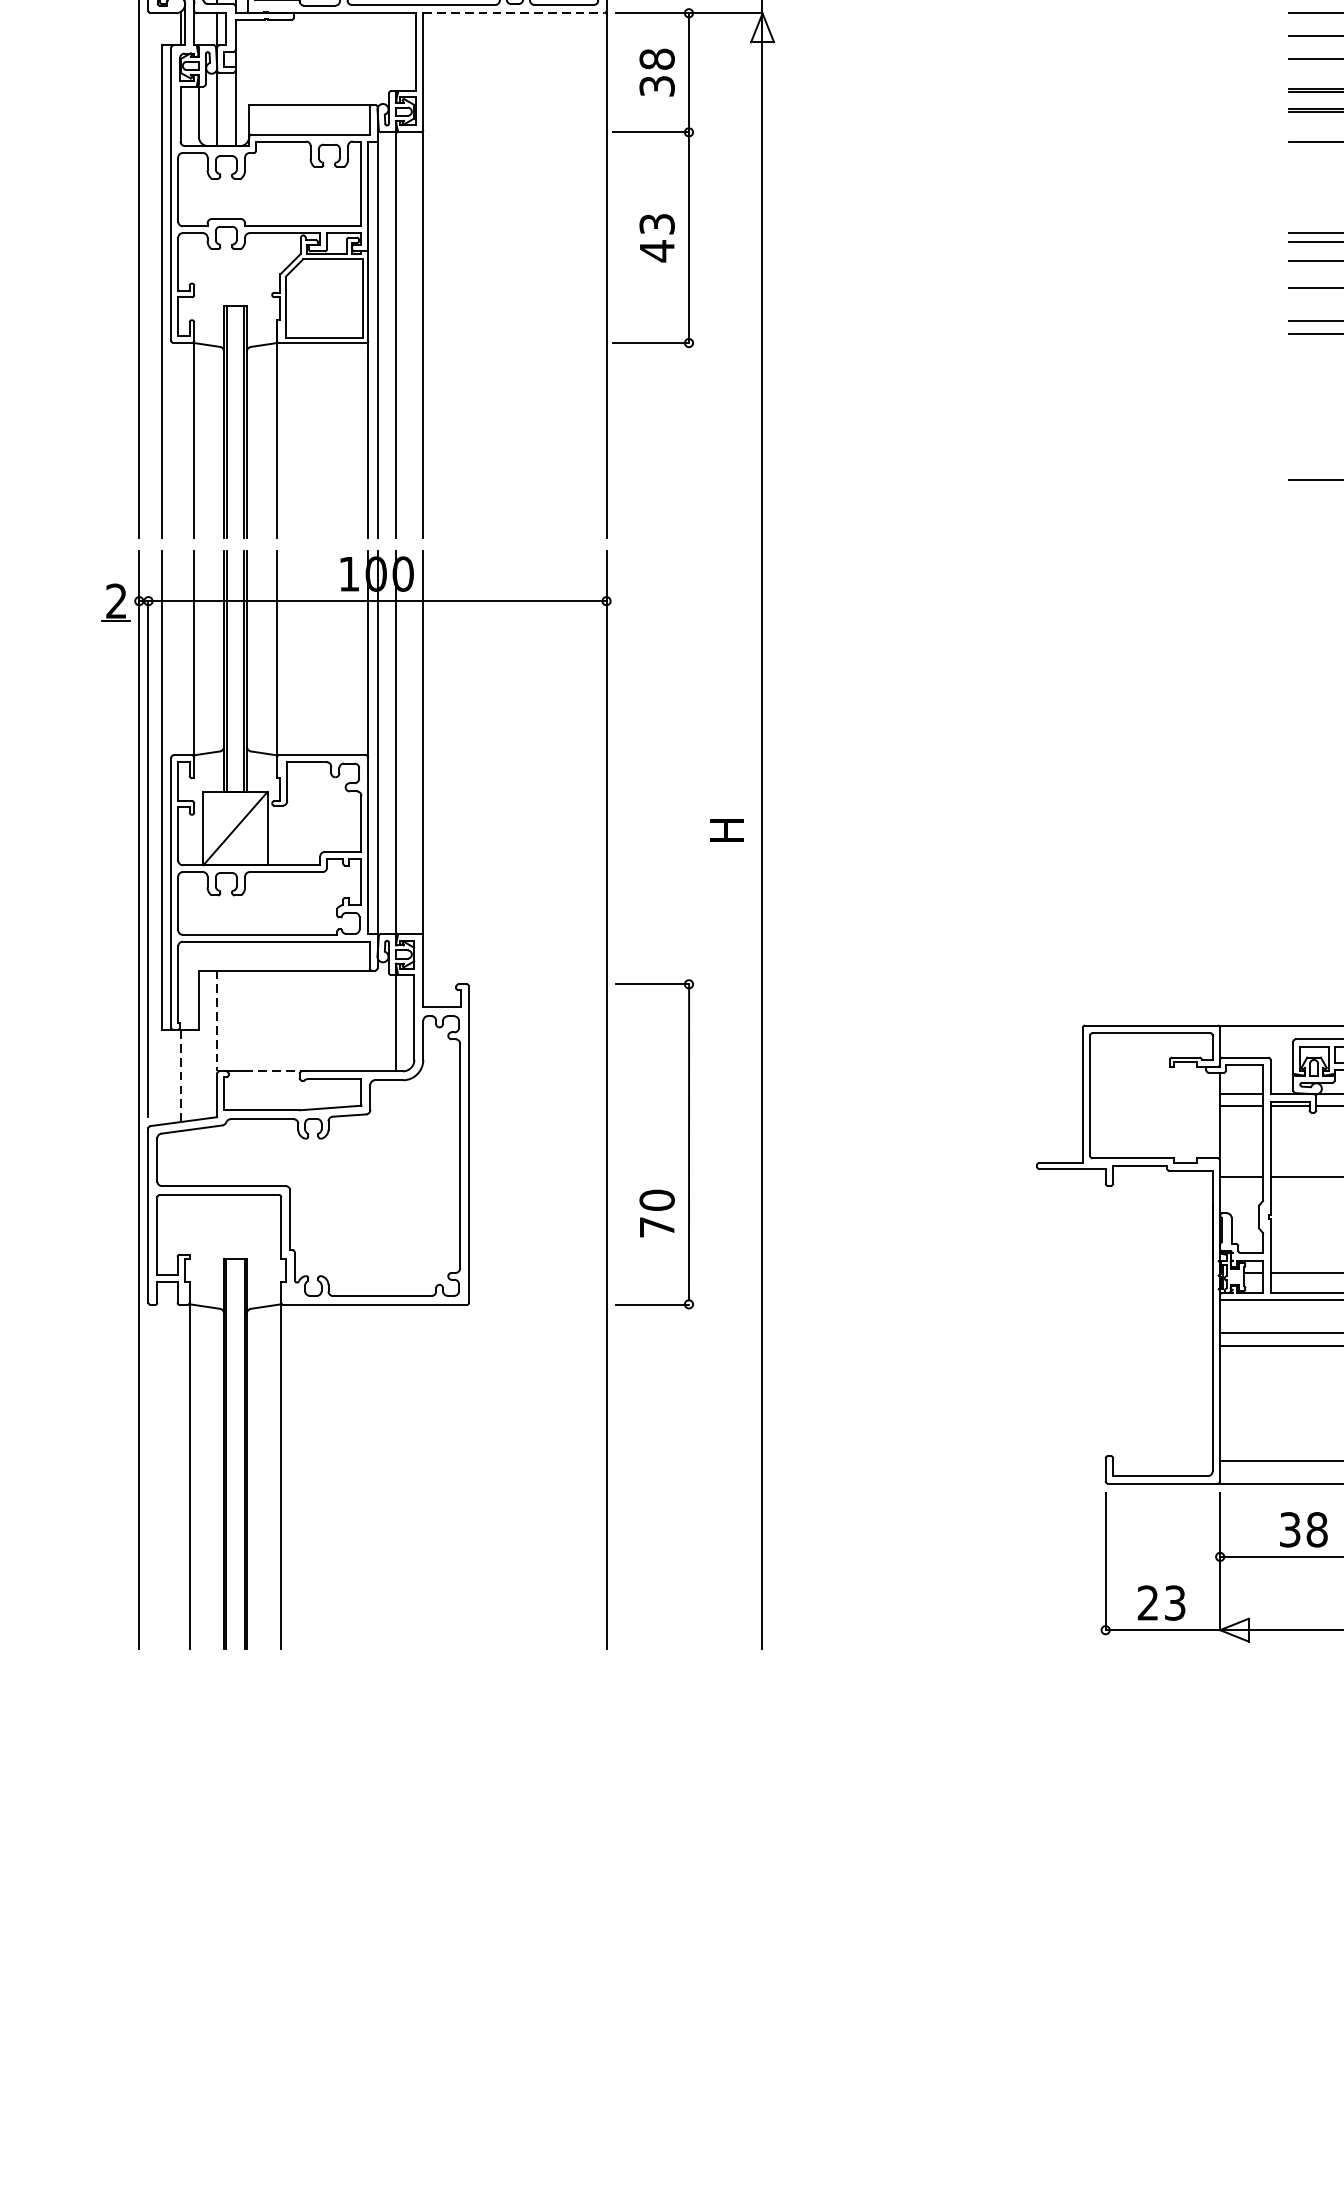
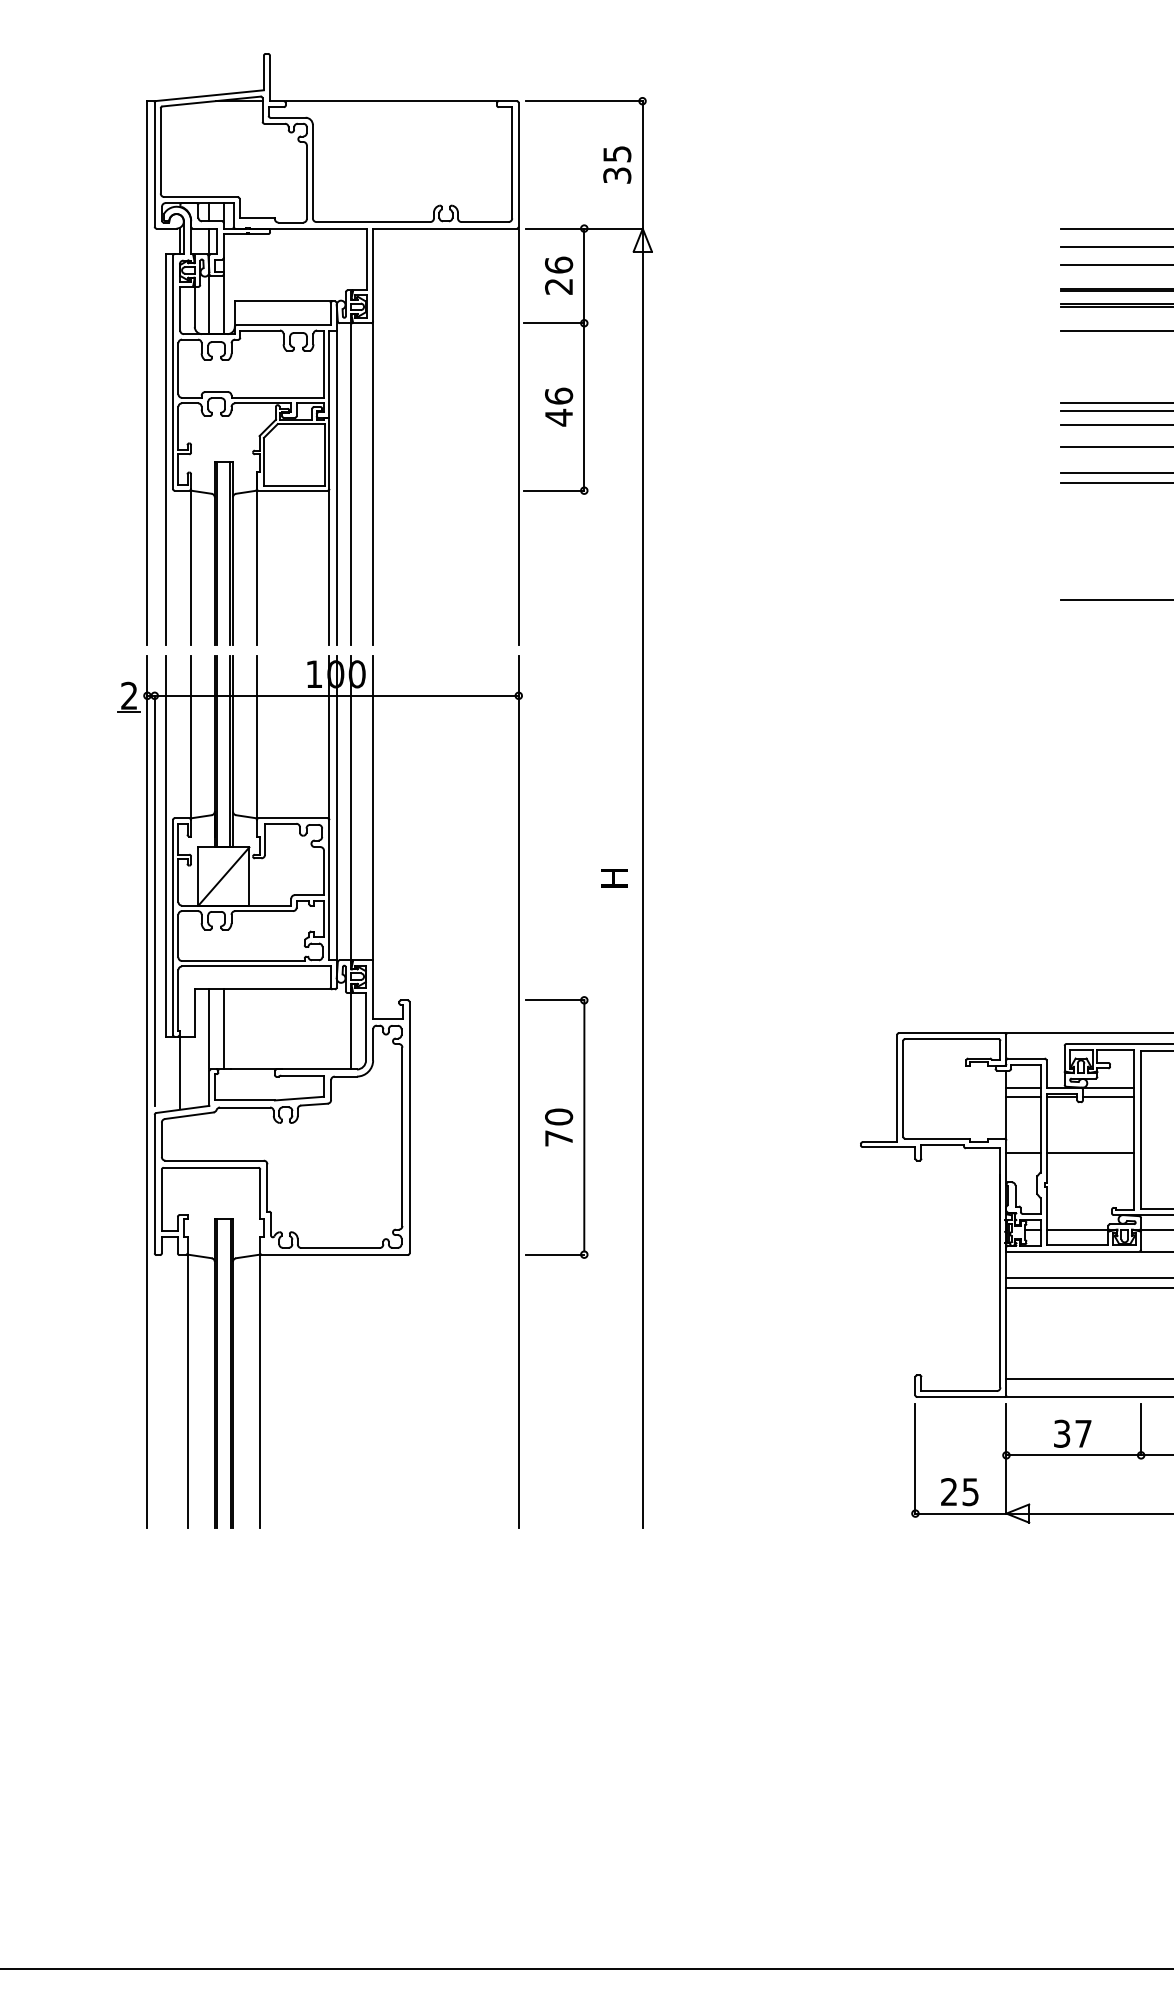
line: (514, 13) -> (445, 228), dashed -> solid
text: (657, 72) -> (559, 275), 38 -> 26
text: (657, 223) -> (559, 395), 43 -> 46
line: (217, 1021) -> (209, 1029), dashed -> solid
line: (234, 1021) -> (223, 1029), added
line: (276, 1071) -> (256, 1069), dashed -> solid
line: (180, 1076) -> (180, 1073), dashed -> solid
text: (657, 1213) -> (559, 1127), moved
text: (1317, 1529) -> (1083, 1433), 38 -> 37
text: (1174, 1602) -> (970, 1491), 23 -> 25

